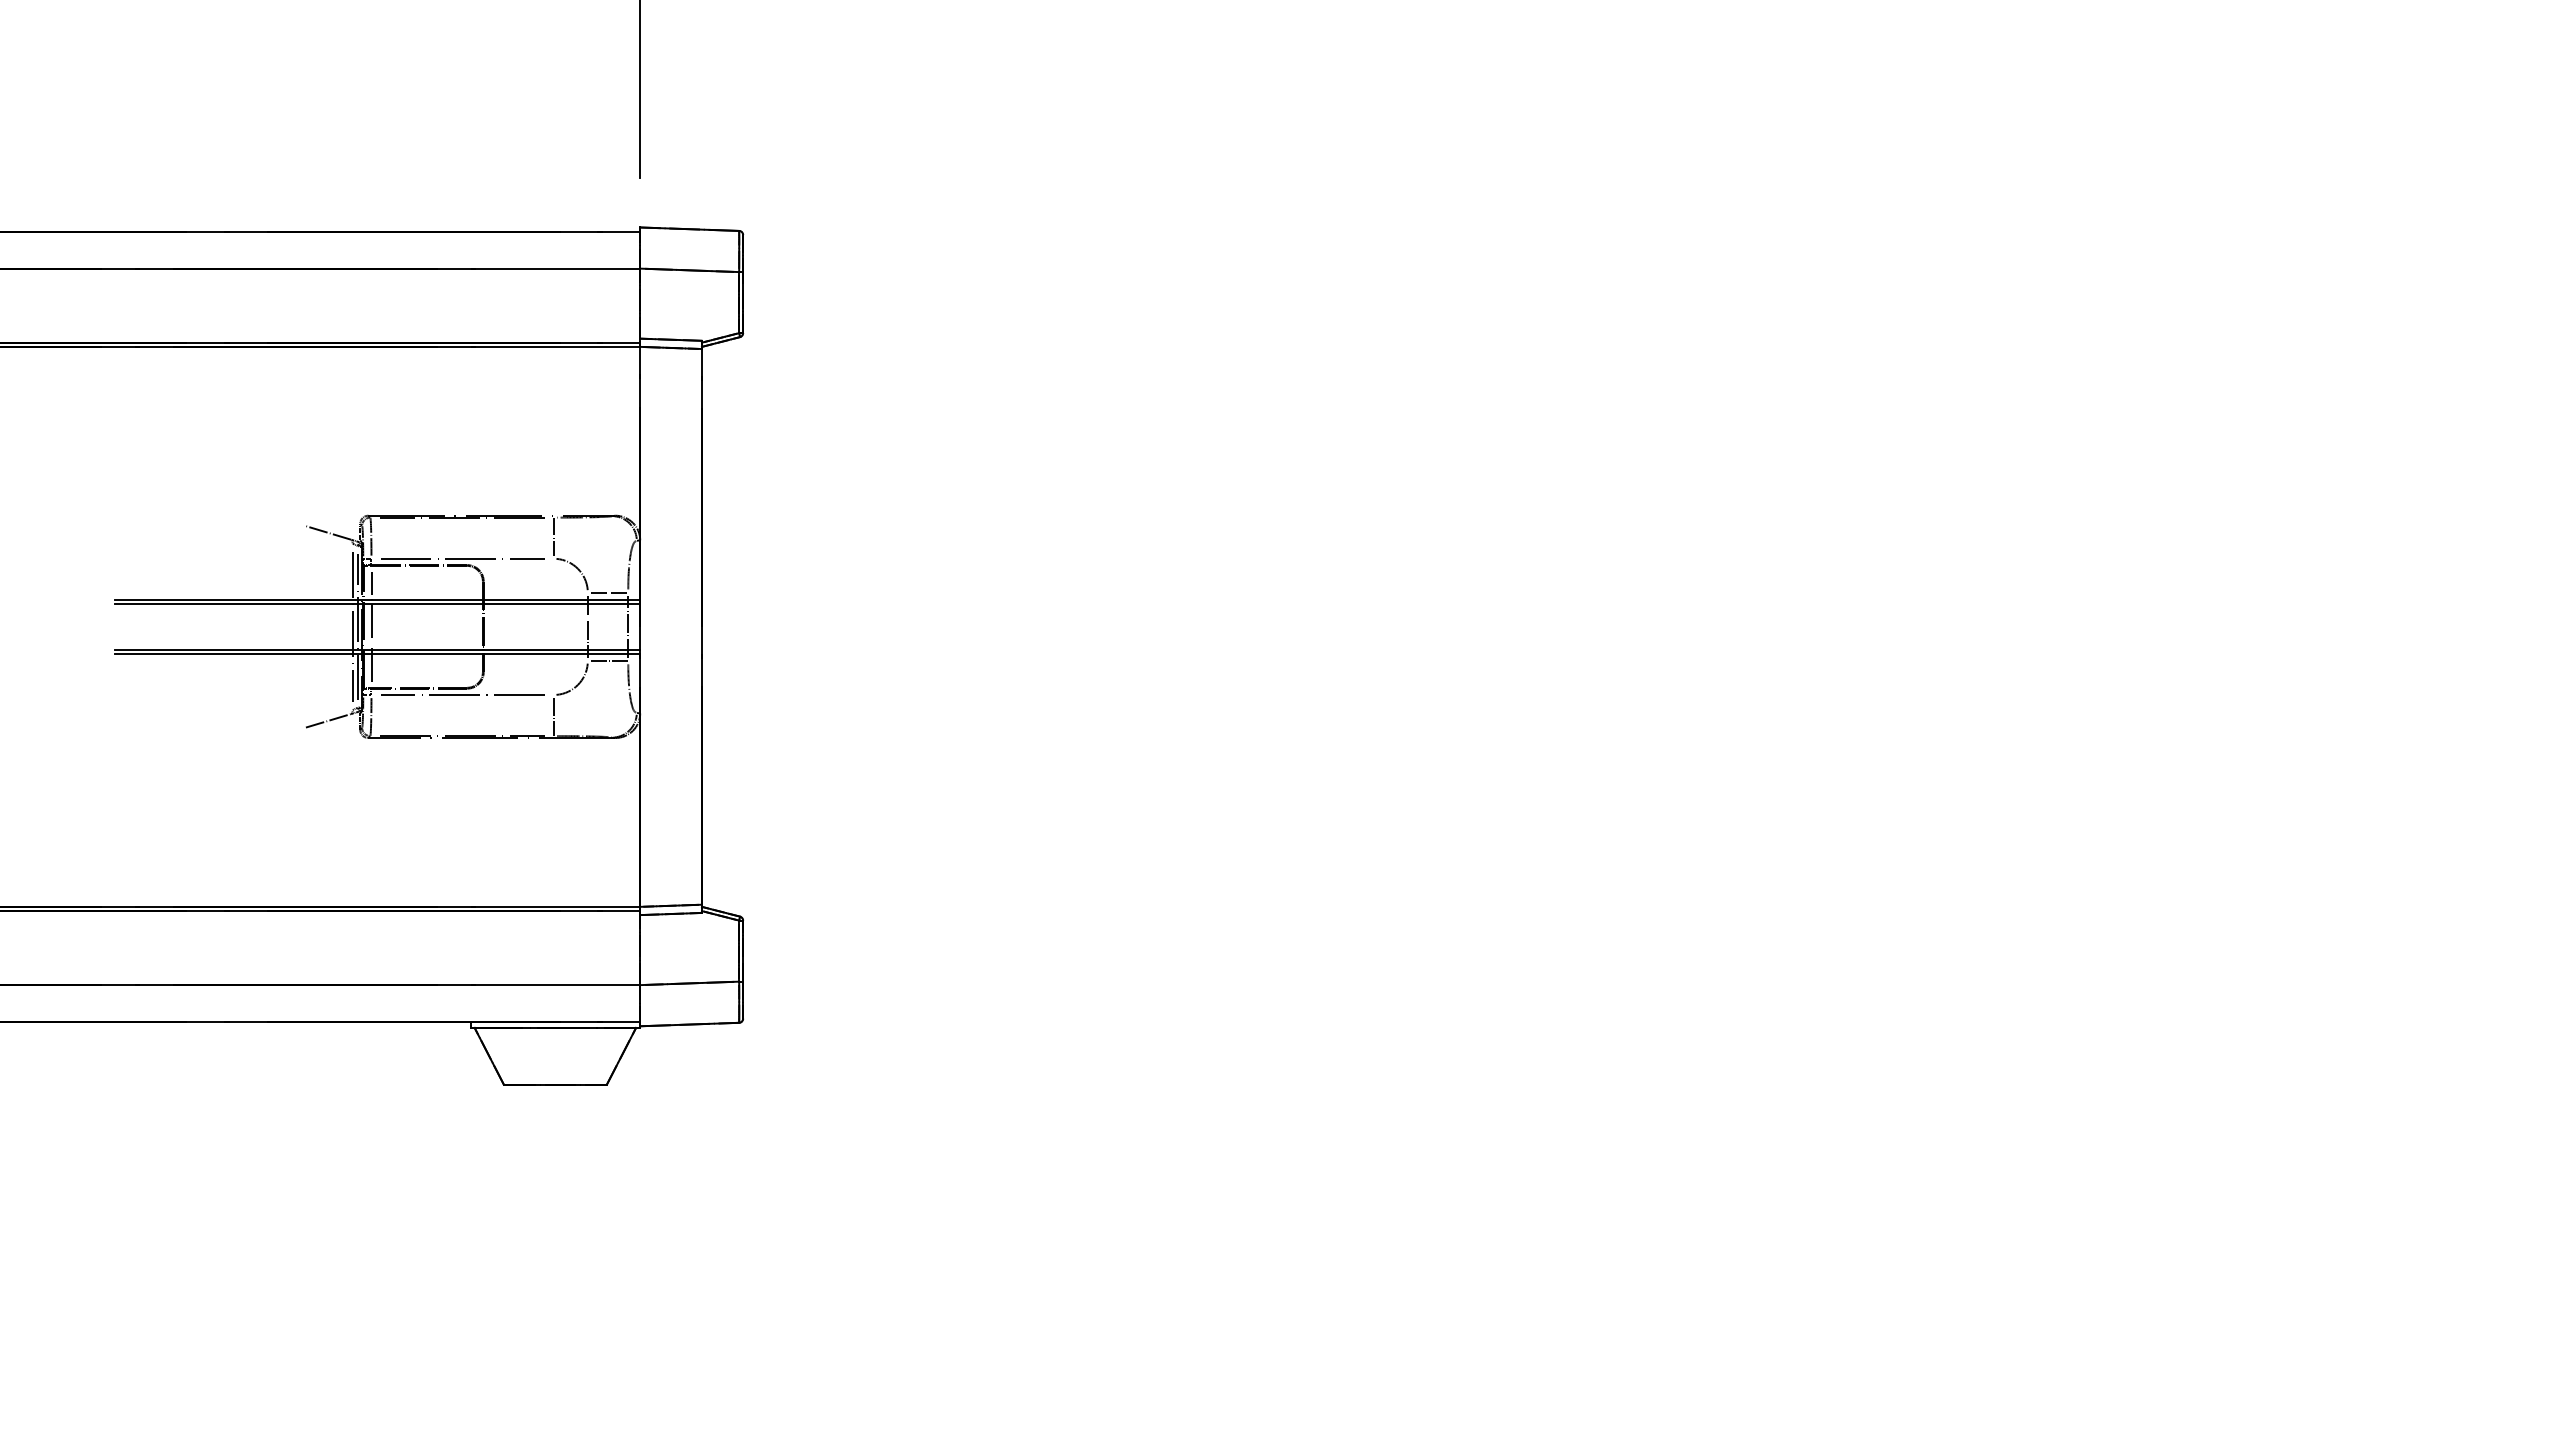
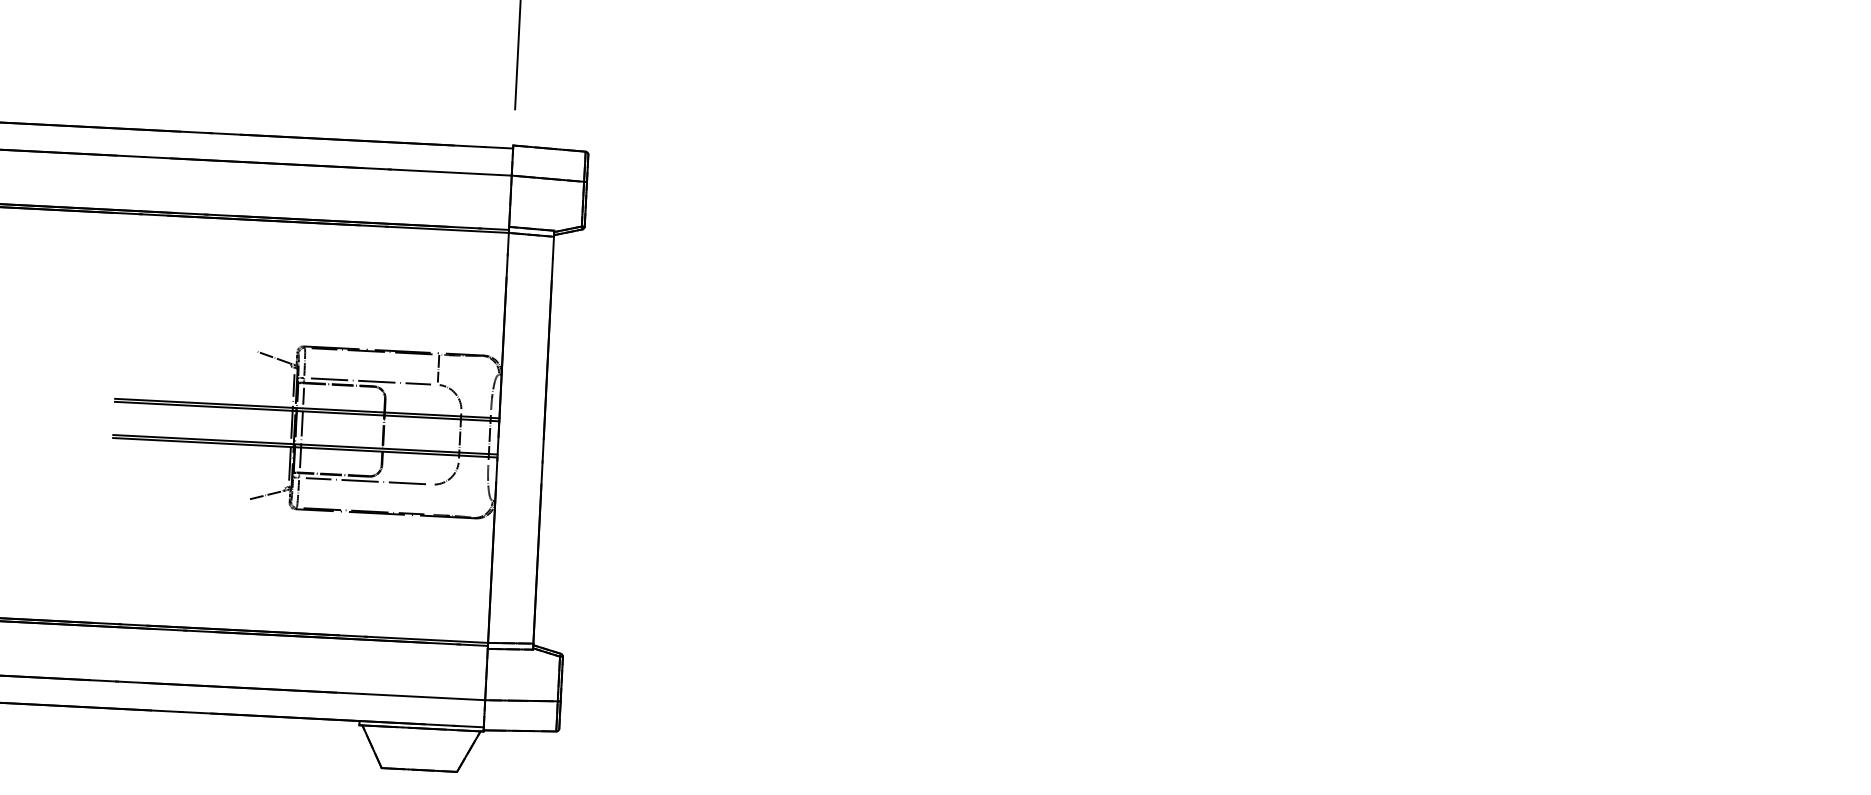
line: (608, 592) -> (476, 411), removed
line: (352, 626) -> (287, 426), removed
line: (608, 660) -> (474, 461), removed
line: (553, 716) -> (431, 500), removed

